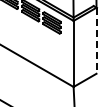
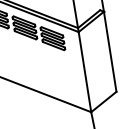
line: (96, 41) -> (110, 52), dashed -> solid

